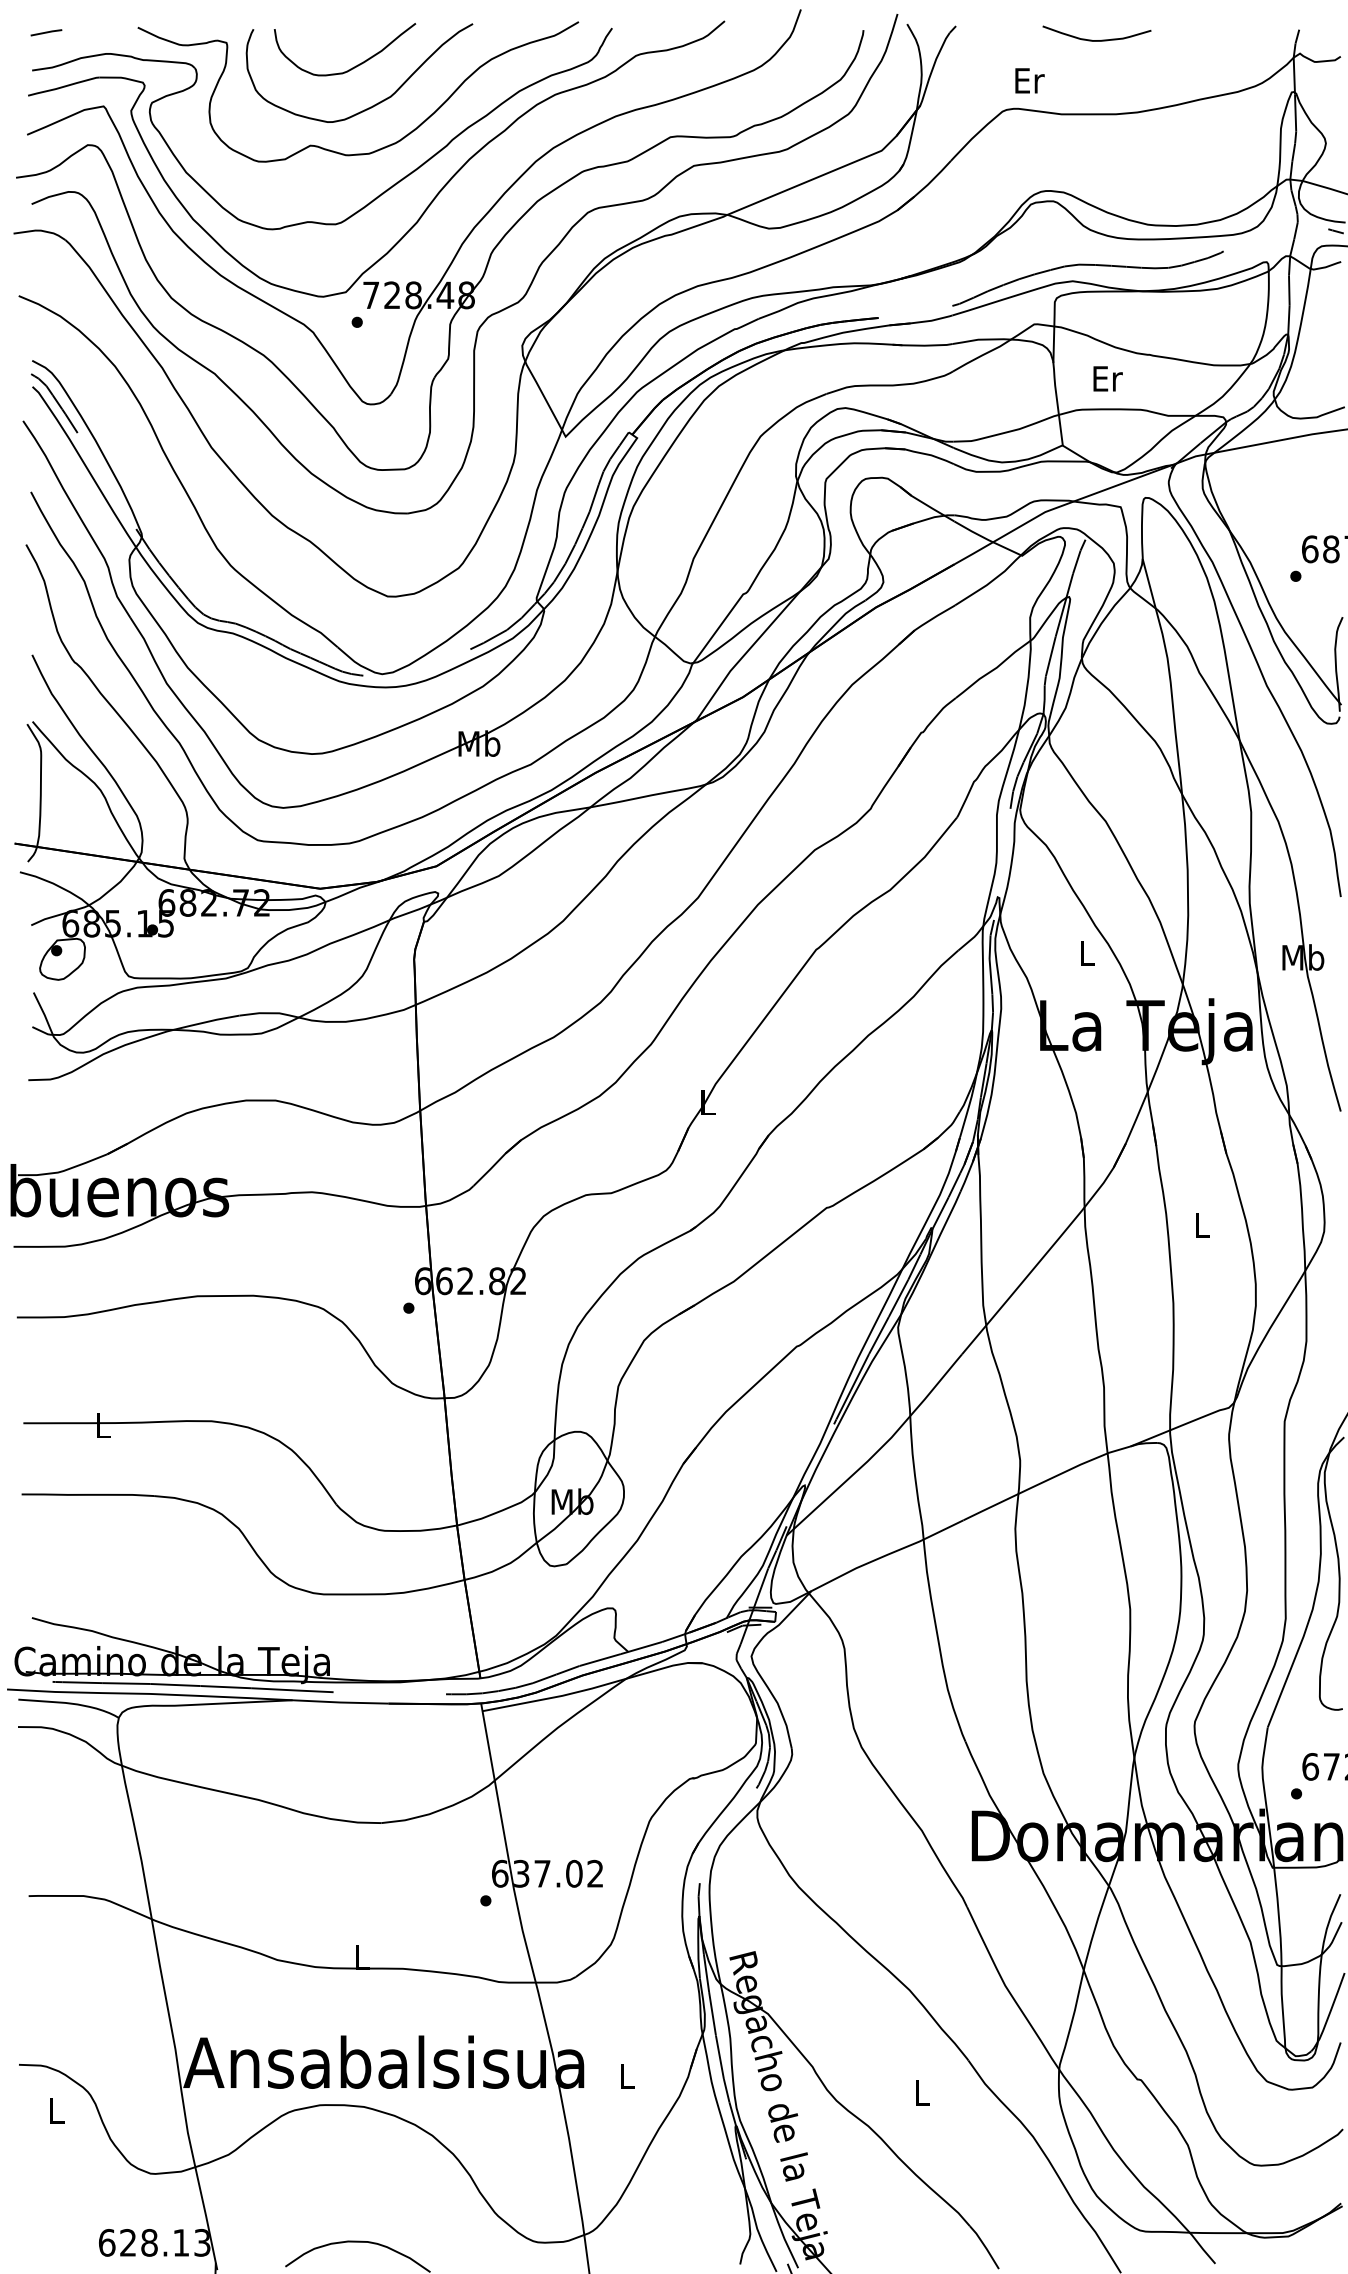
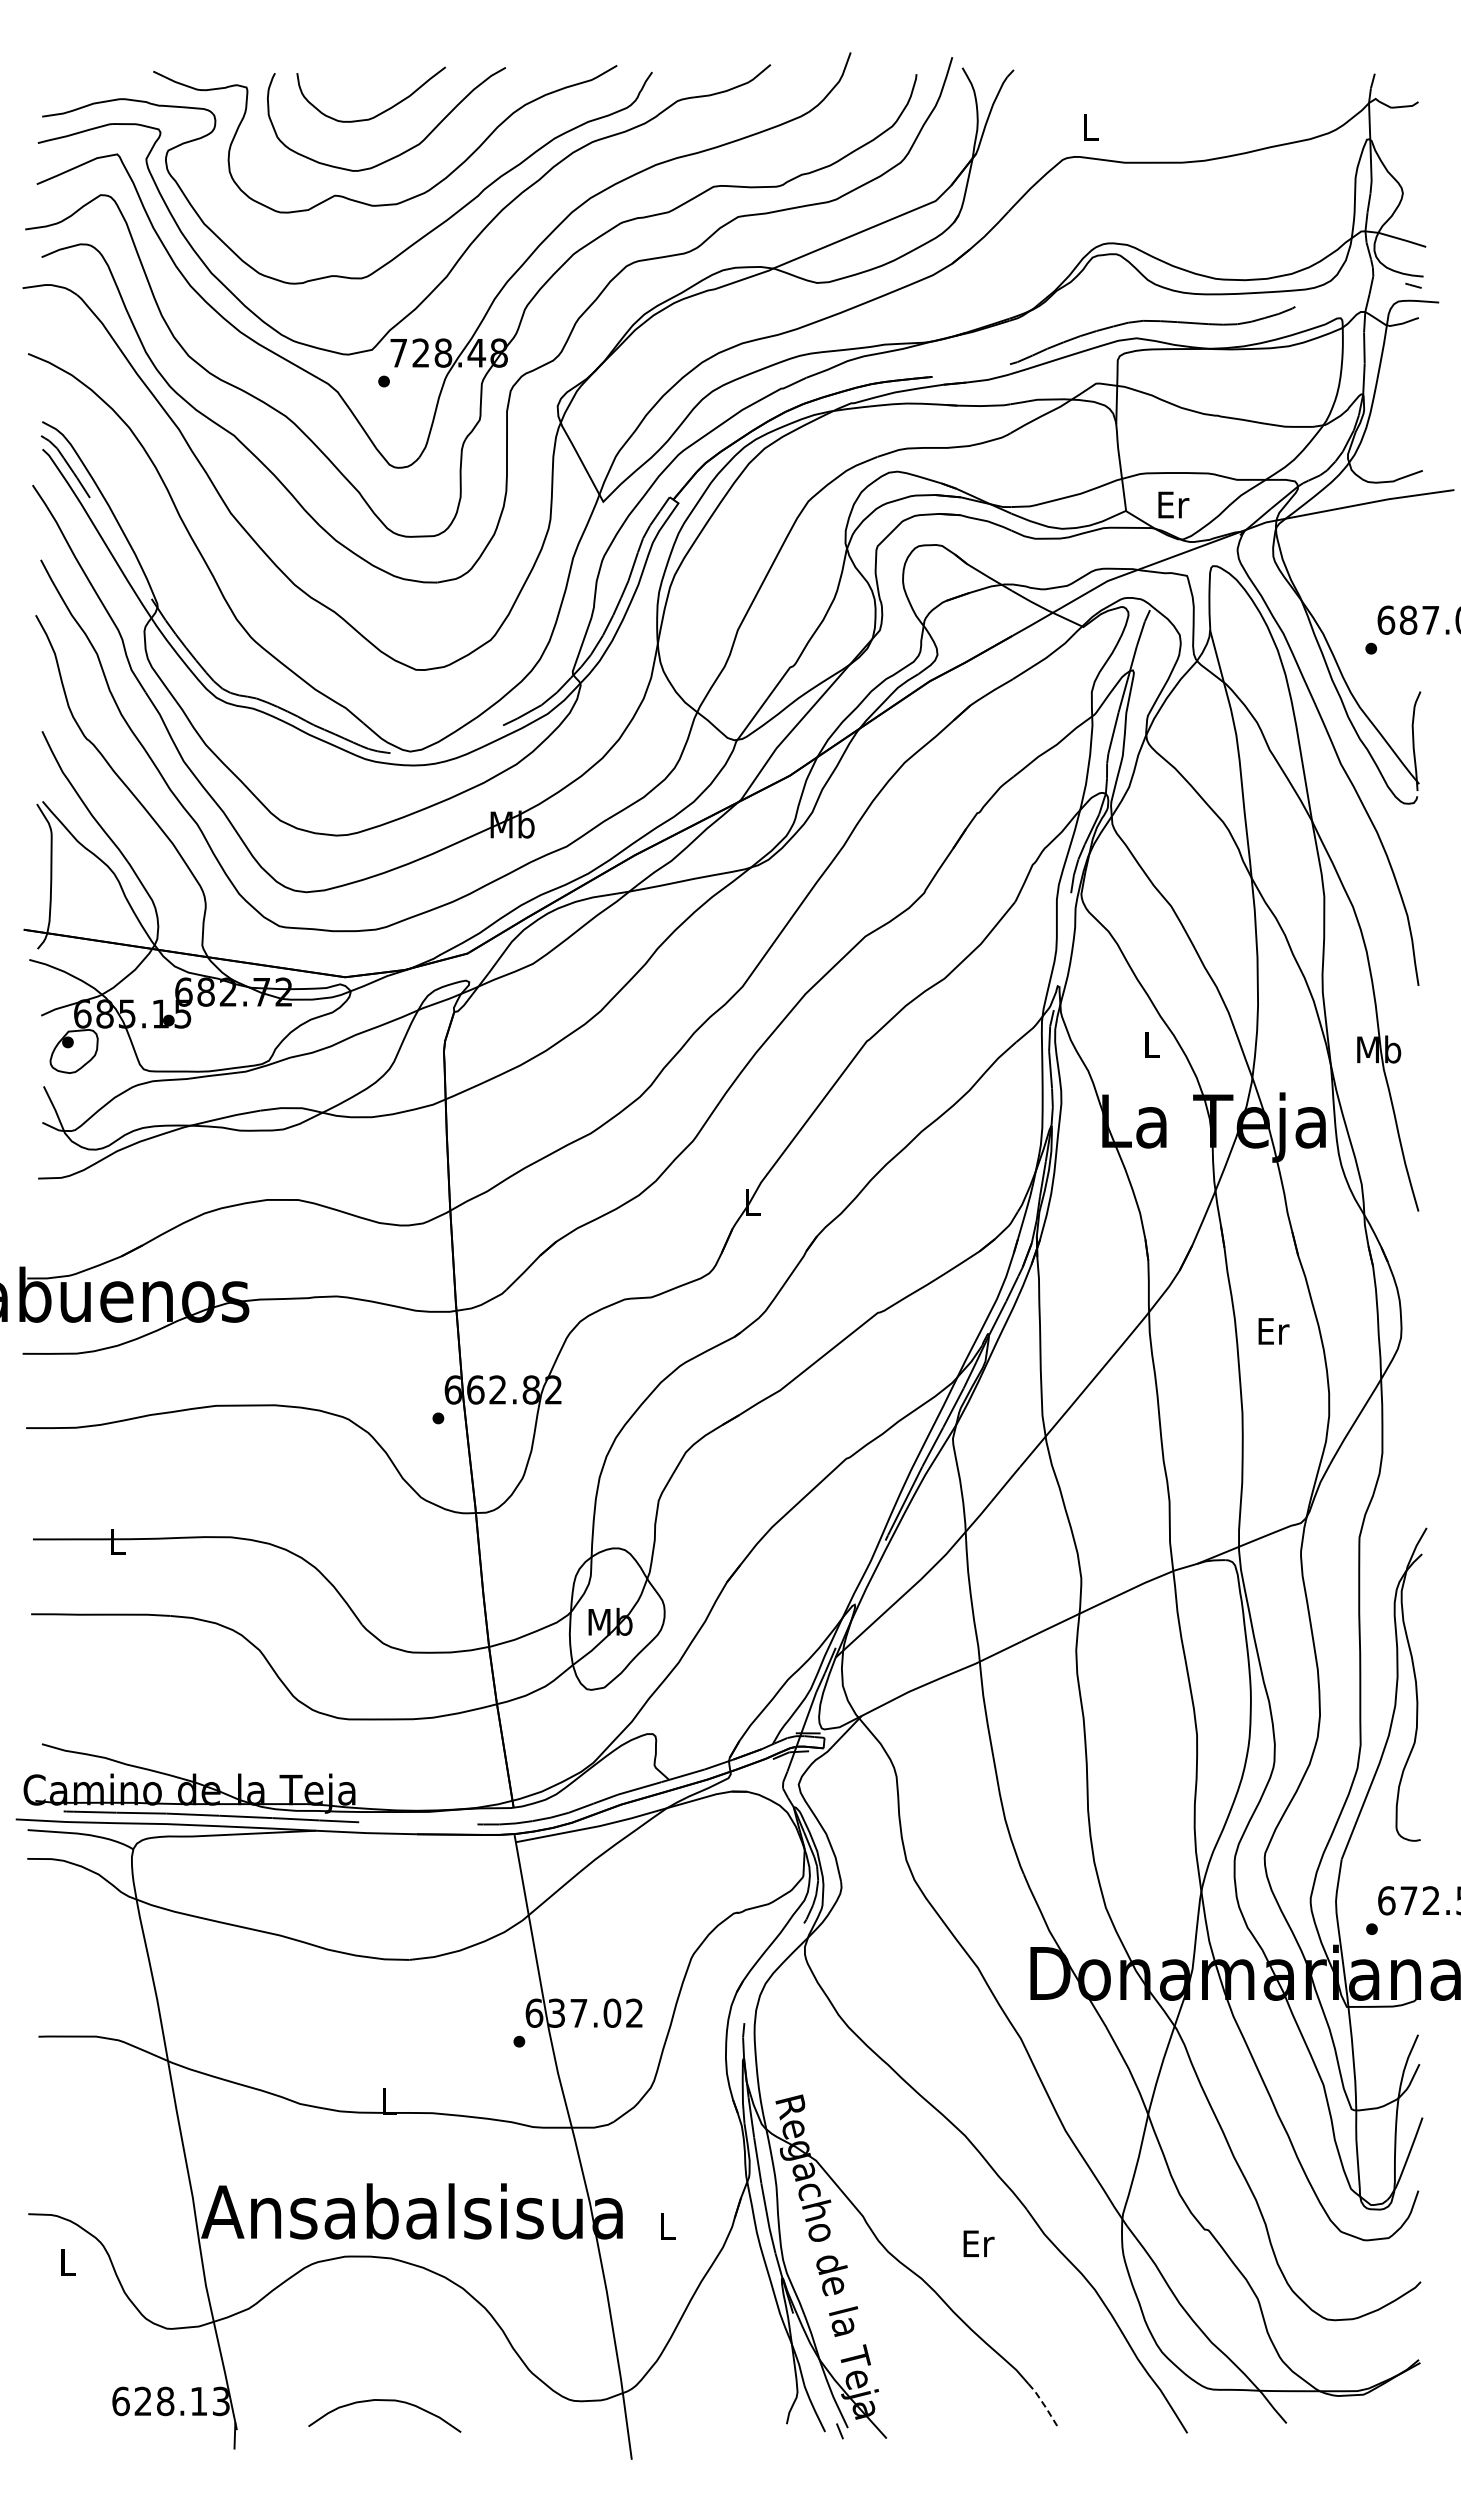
line: (45, 32) -> (56, 76), removed
curve: (1097, 39) -> (1162, 84), removed
text: (1029, 80) -> (1091, 127), Er -> L
text: (1107, 378) -> (1173, 504), moved
text: (1202, 1225) -> (1273, 1331), L -> Er
text: (922, 2092) -> (978, 2243), L -> Er
line: (985, 2246) -> (1044, 2405), solid -> dashed

